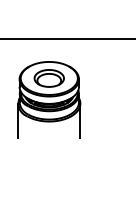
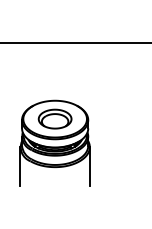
part: (48, 99) -> (54, 142), moved

